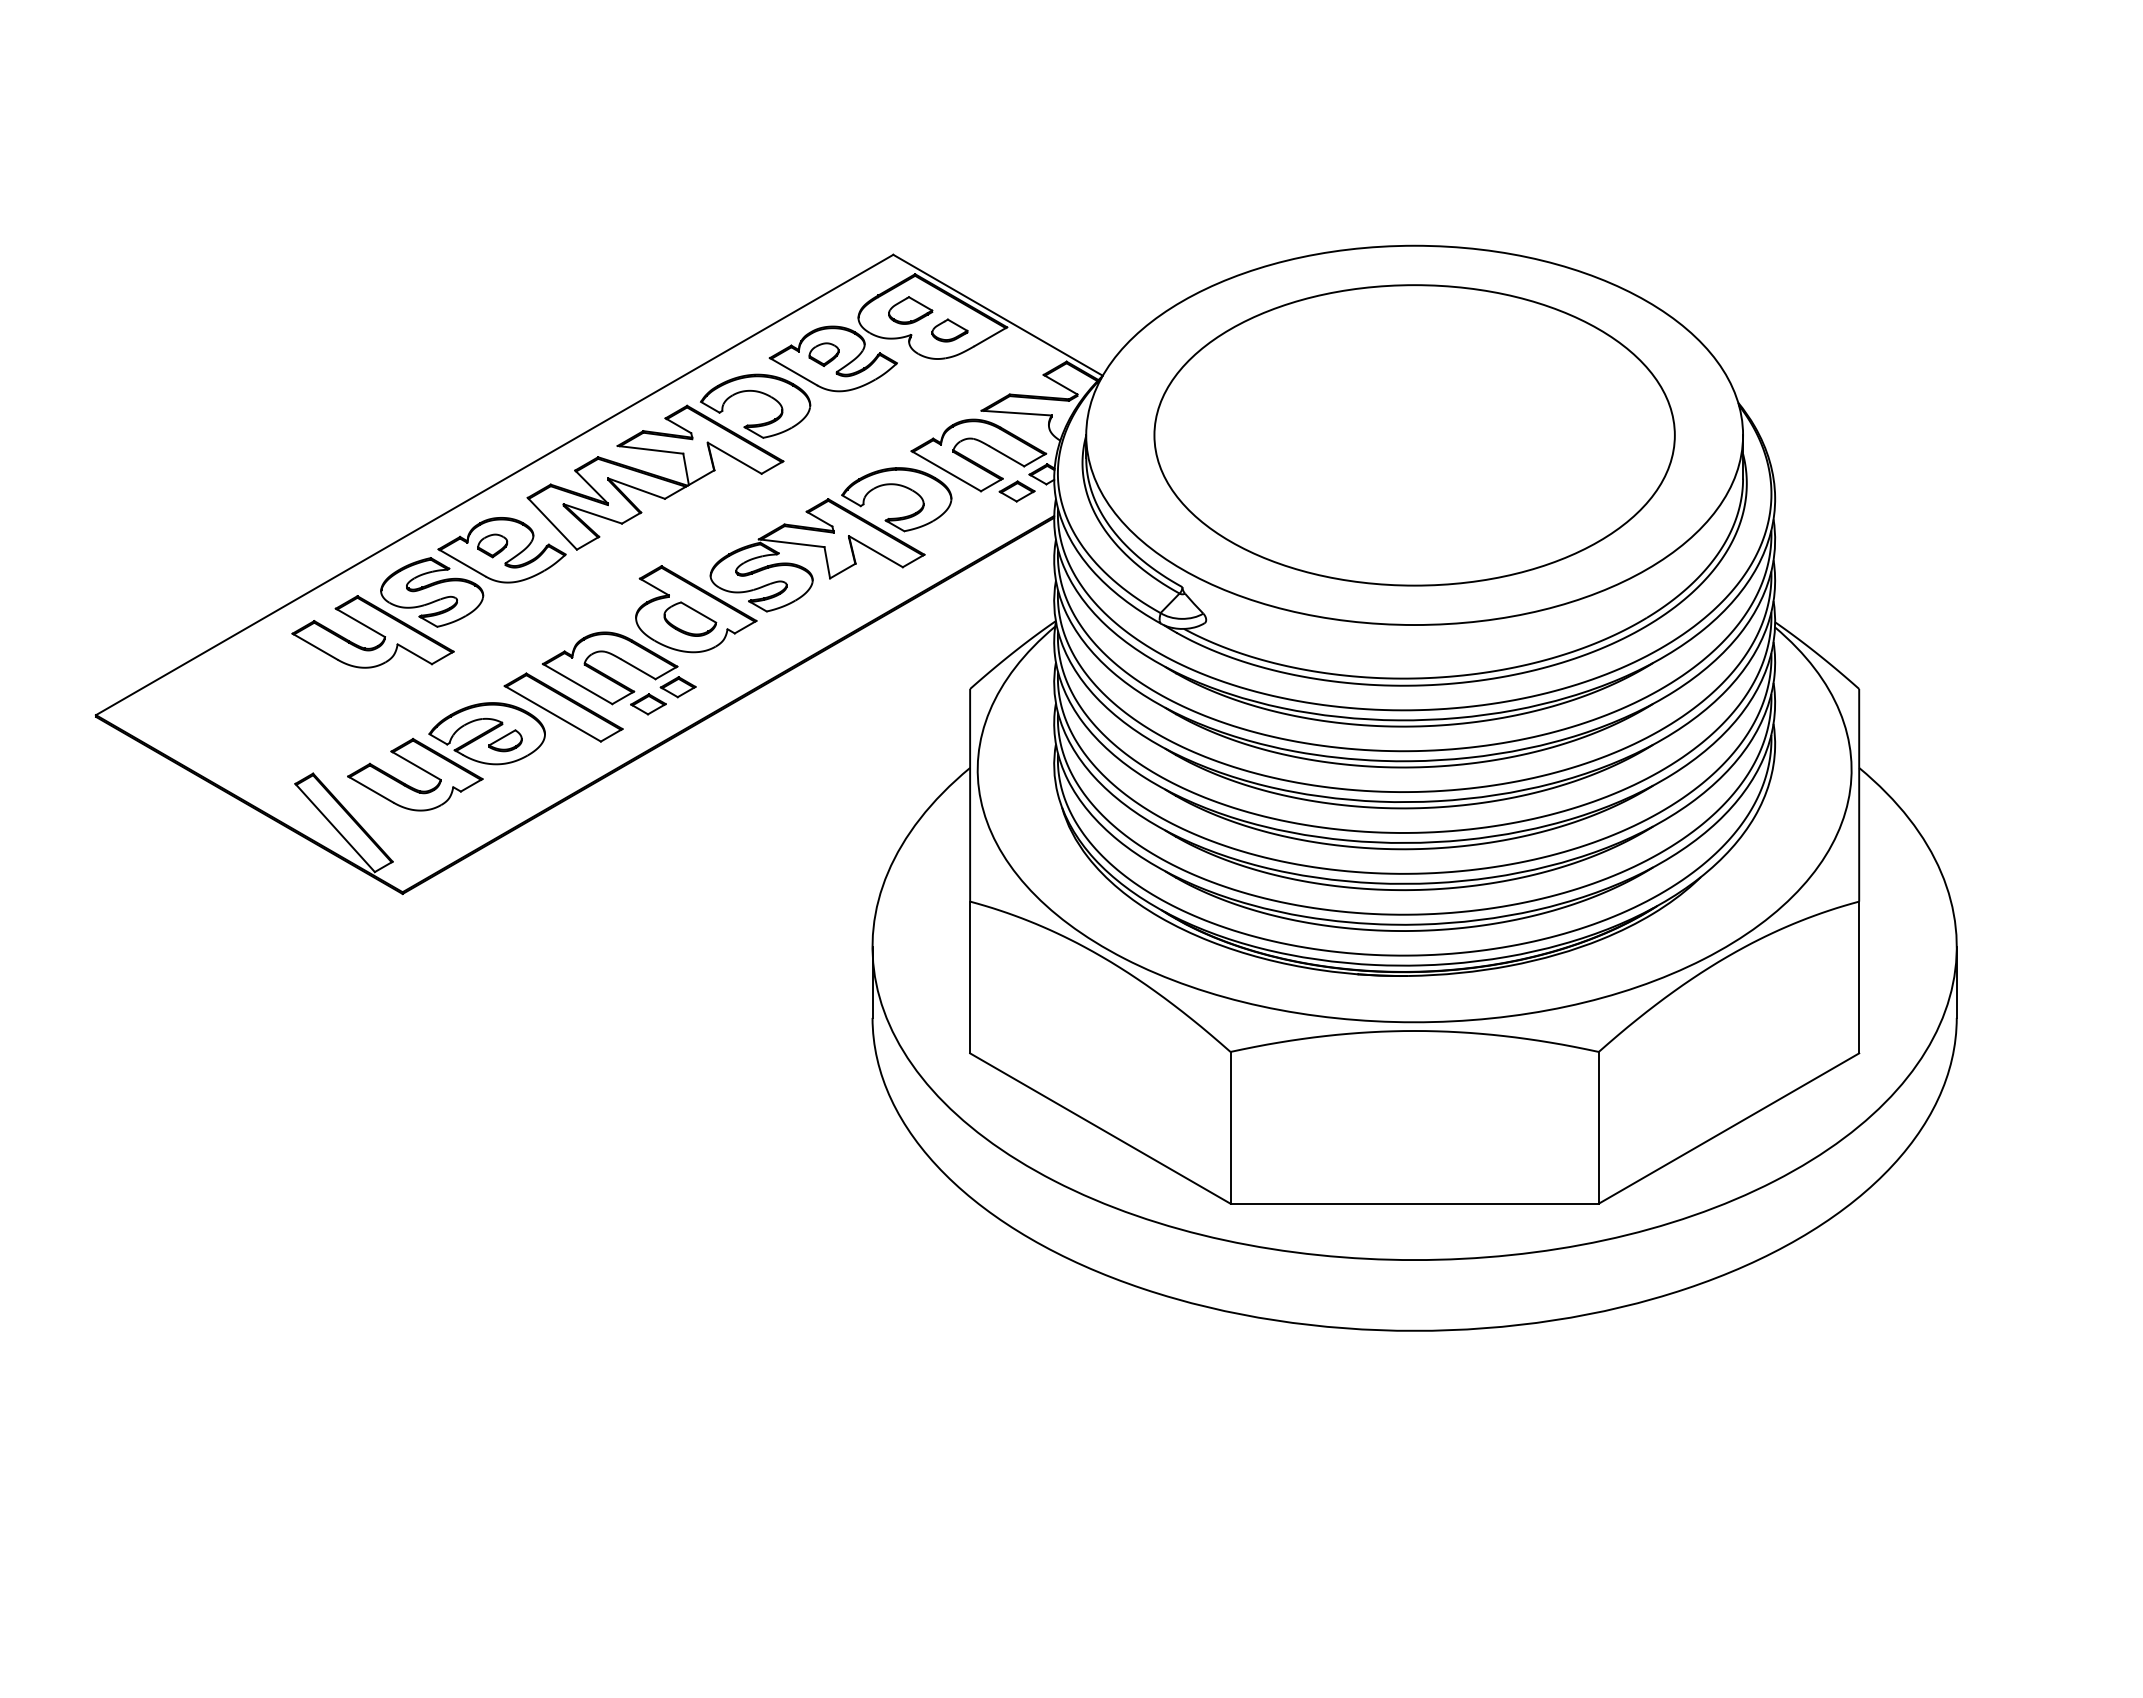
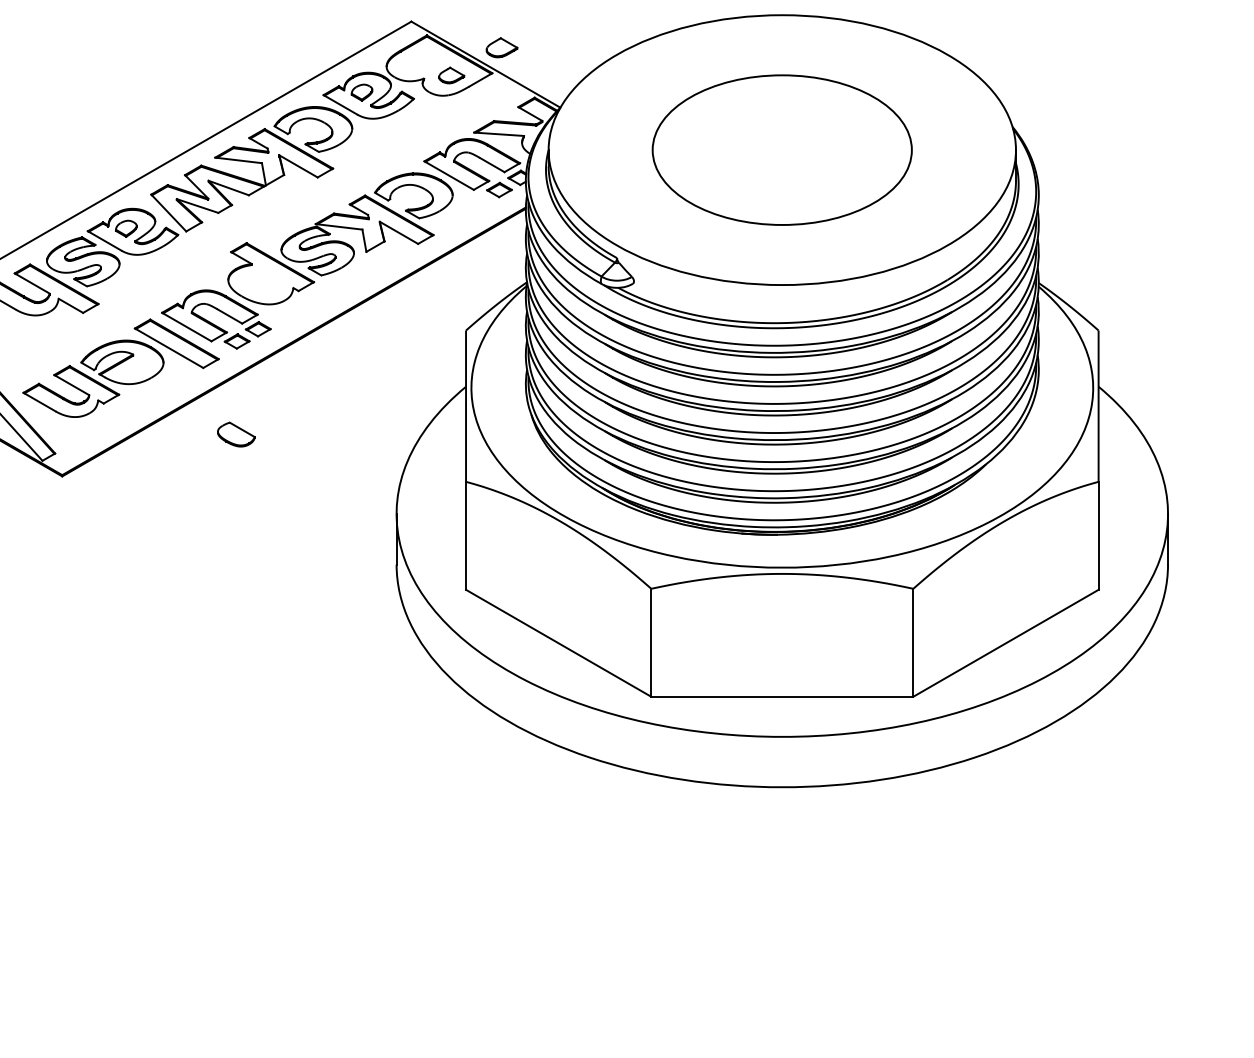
part: (910, 310) -> (501, 47), moved
part: (1414, 435) -> (782, 150), size x0.7
part: (690, 618) -> (236, 434), moved
part: (505, 740) -> (135, 367), removed

